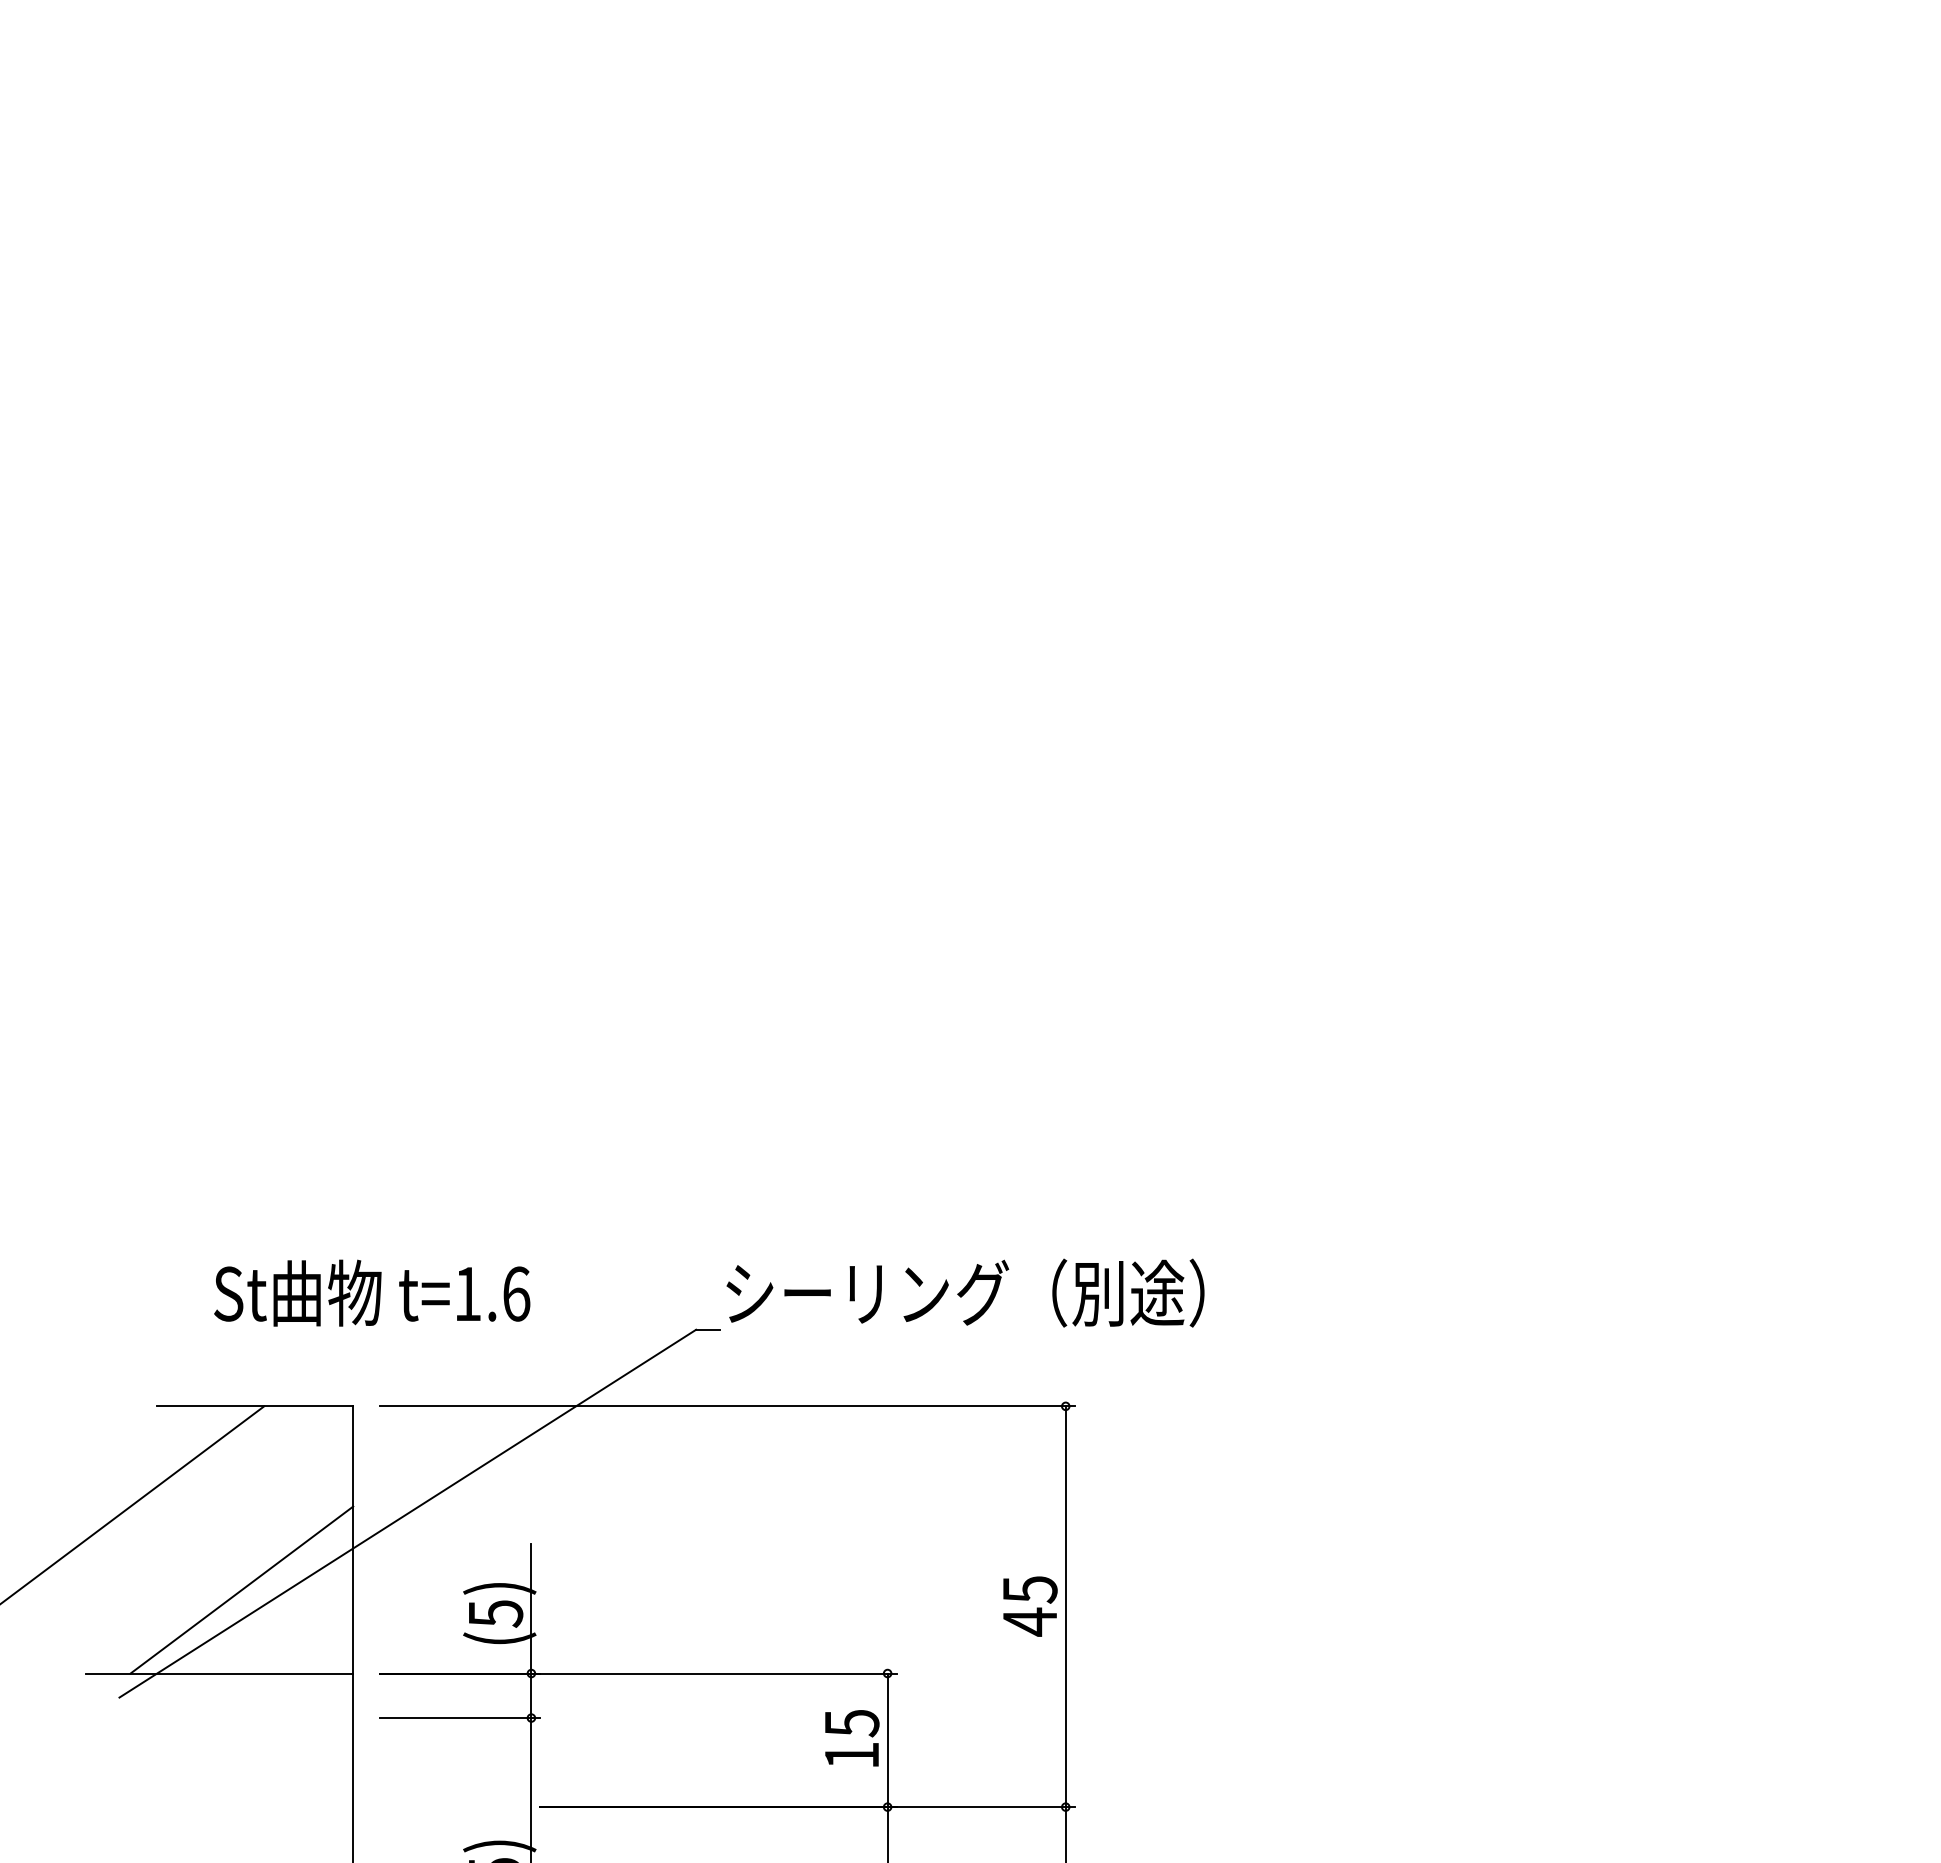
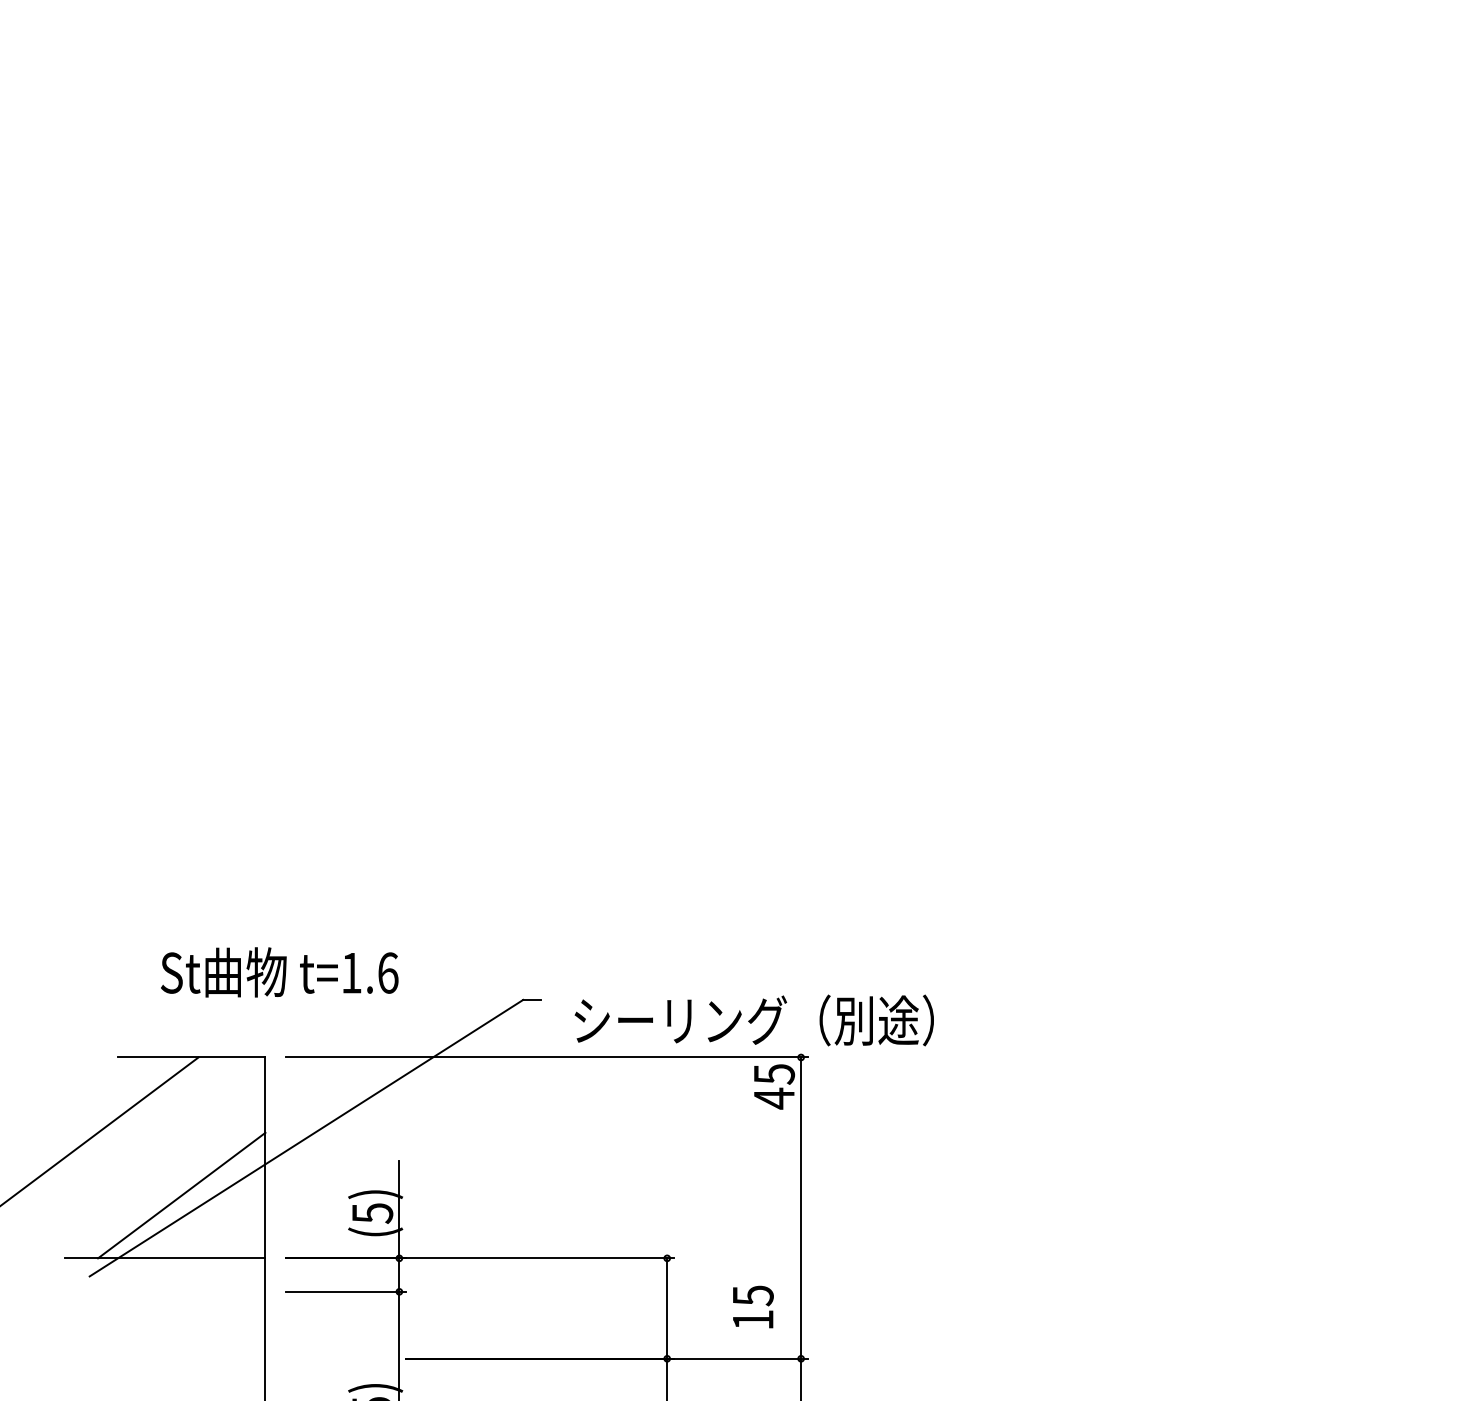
text: (965, 1292) -> (754, 1020), moved
text: (1030, 1606) -> (774, 1086), moved
text: (852, 1738) -> (753, 1307), moved

